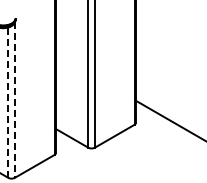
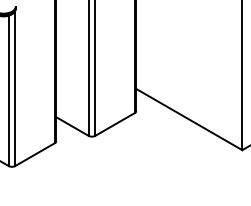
line: (15, 100) -> (15, 88), dashed -> solid
line: (8, 102) -> (8, 90), dashed -> solid

